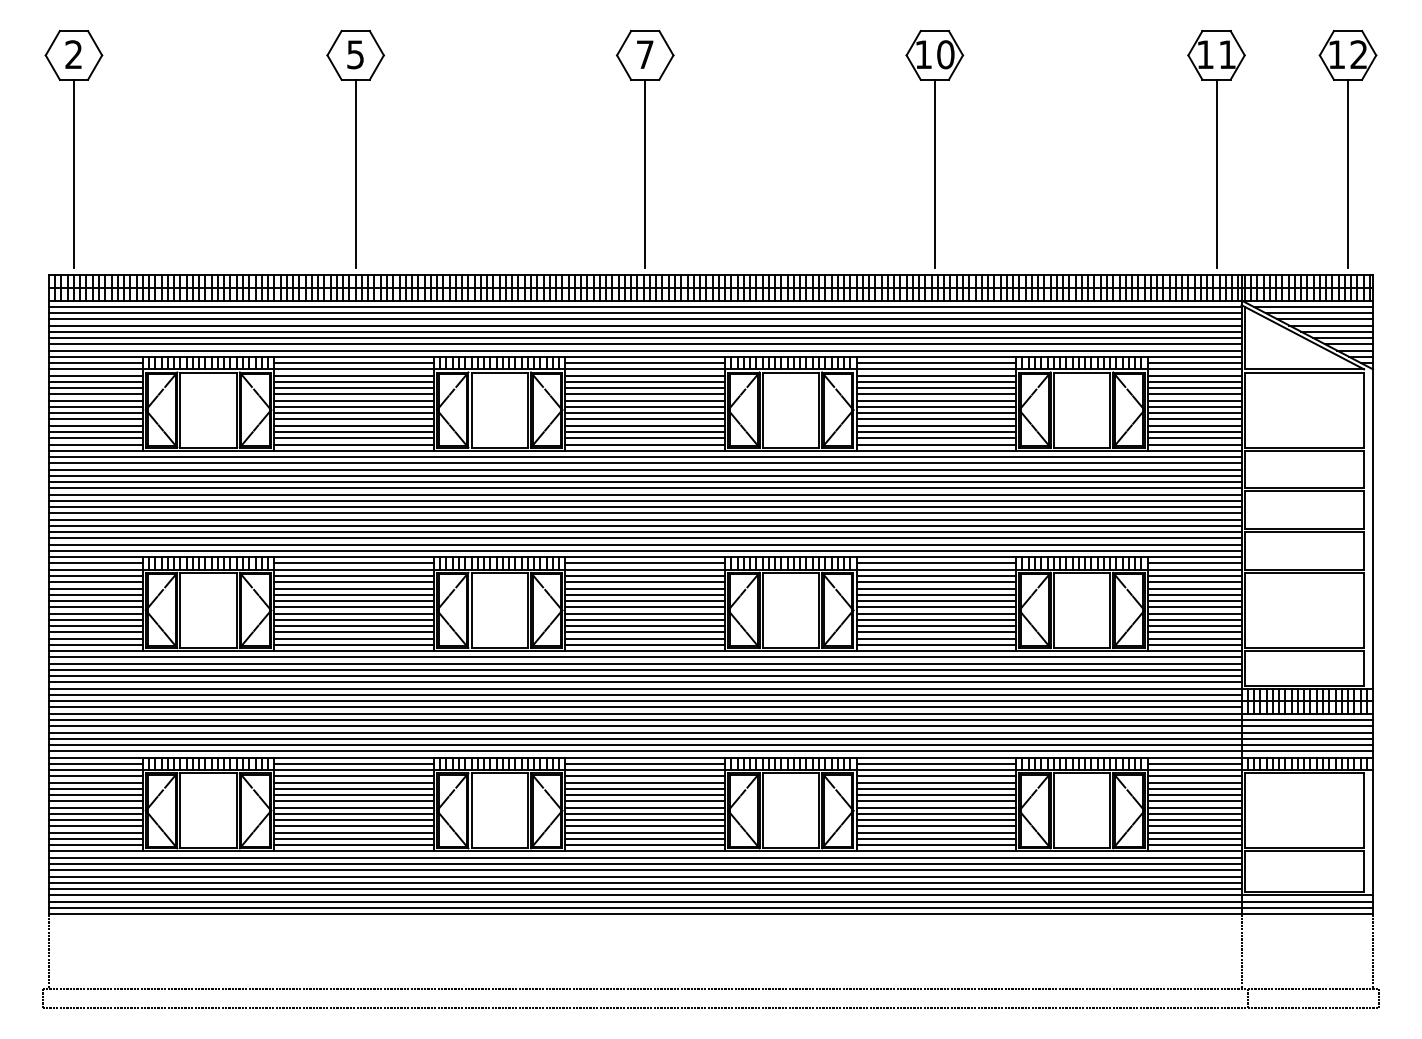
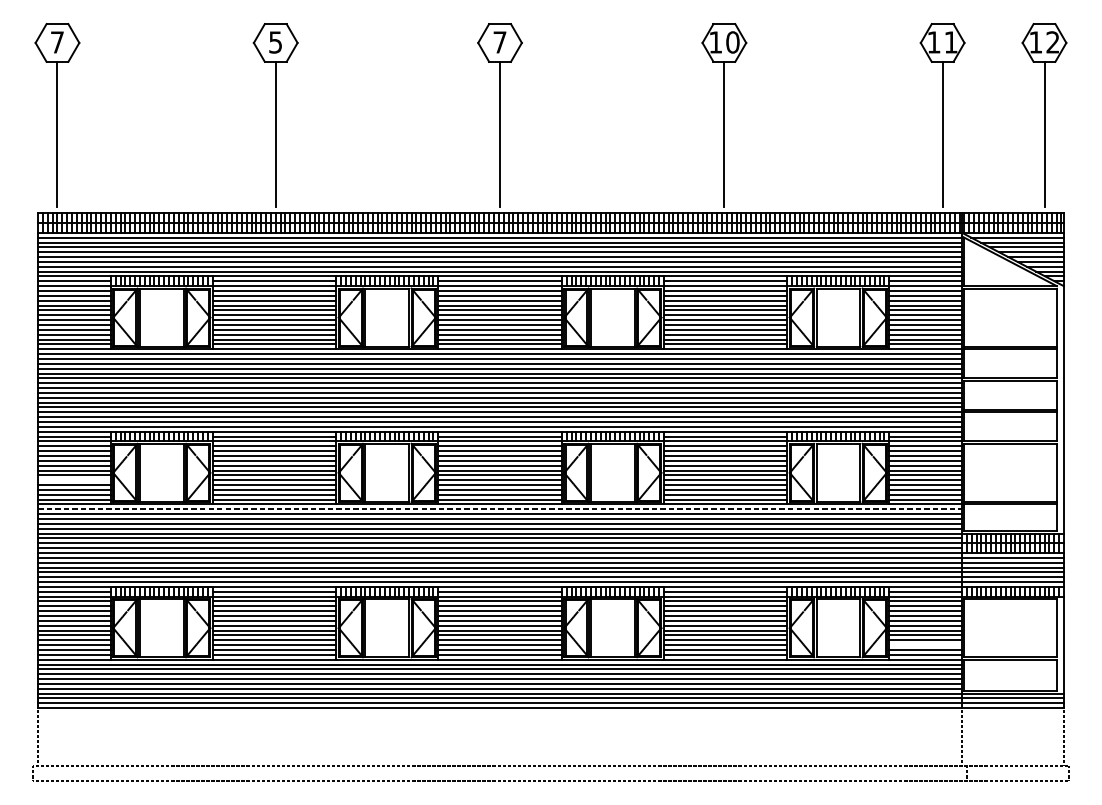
text: (73, 54) -> (57, 42), 2 -> 7
line: (95, 619) -> (74, 479), removed
line: (645, 657) -> (500, 509), solid -> dashed
line: (1194, 832) -> (925, 644), removed

